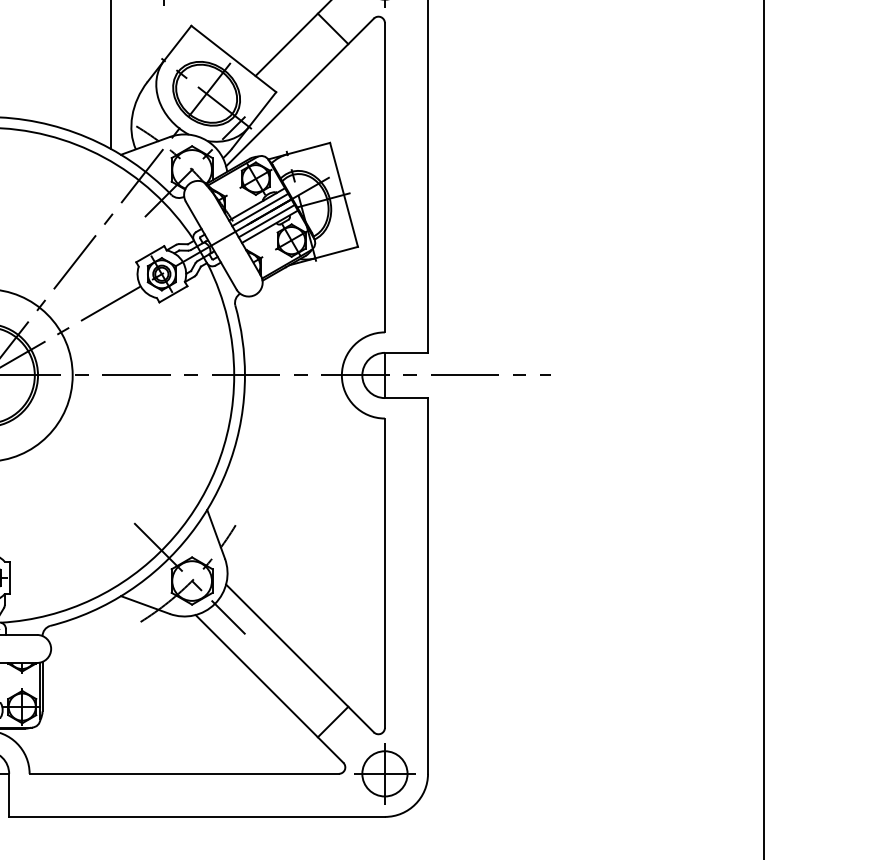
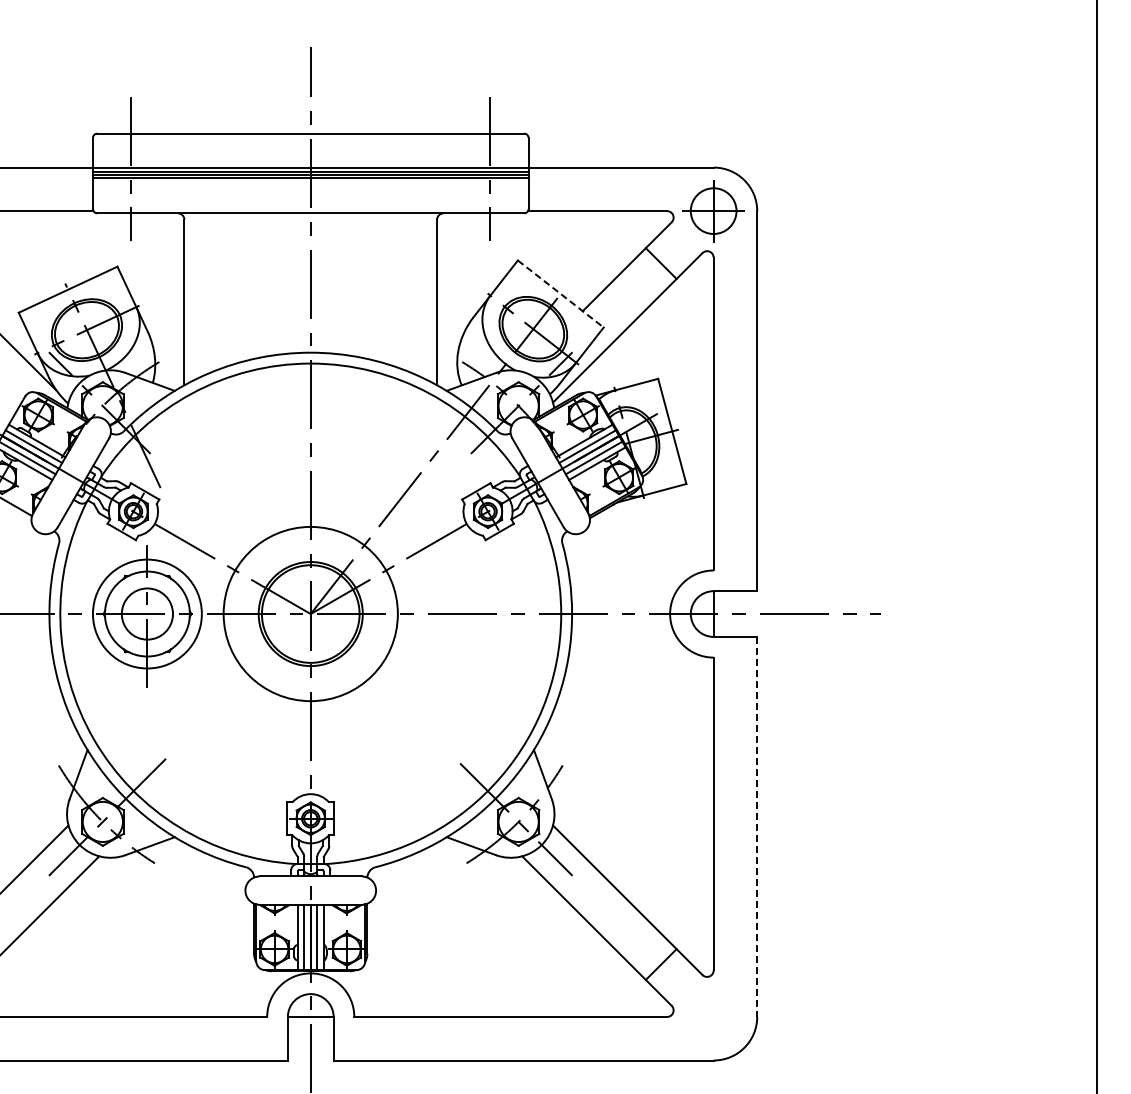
line: (234, 59) -> (561, 294), solid -> dashed
line: (428, 586) -> (757, 827), solid -> dashed
part: (384, 773) -> (713, 1016), removed

